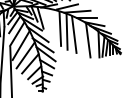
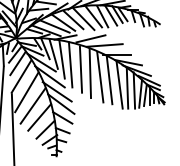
line: (46, 21) -> (61, 58), added
line: (52, 25) -> (70, 64), added
line: (80, 37) -> (109, 80), added
line: (93, 42) -> (127, 88), added

